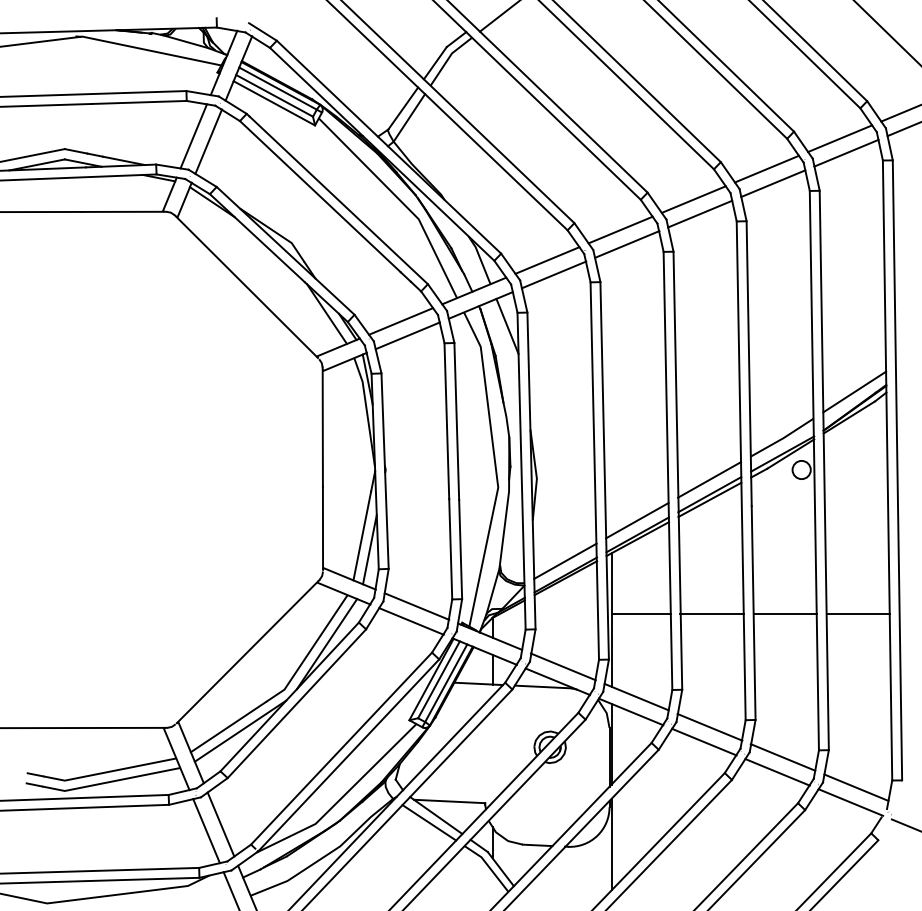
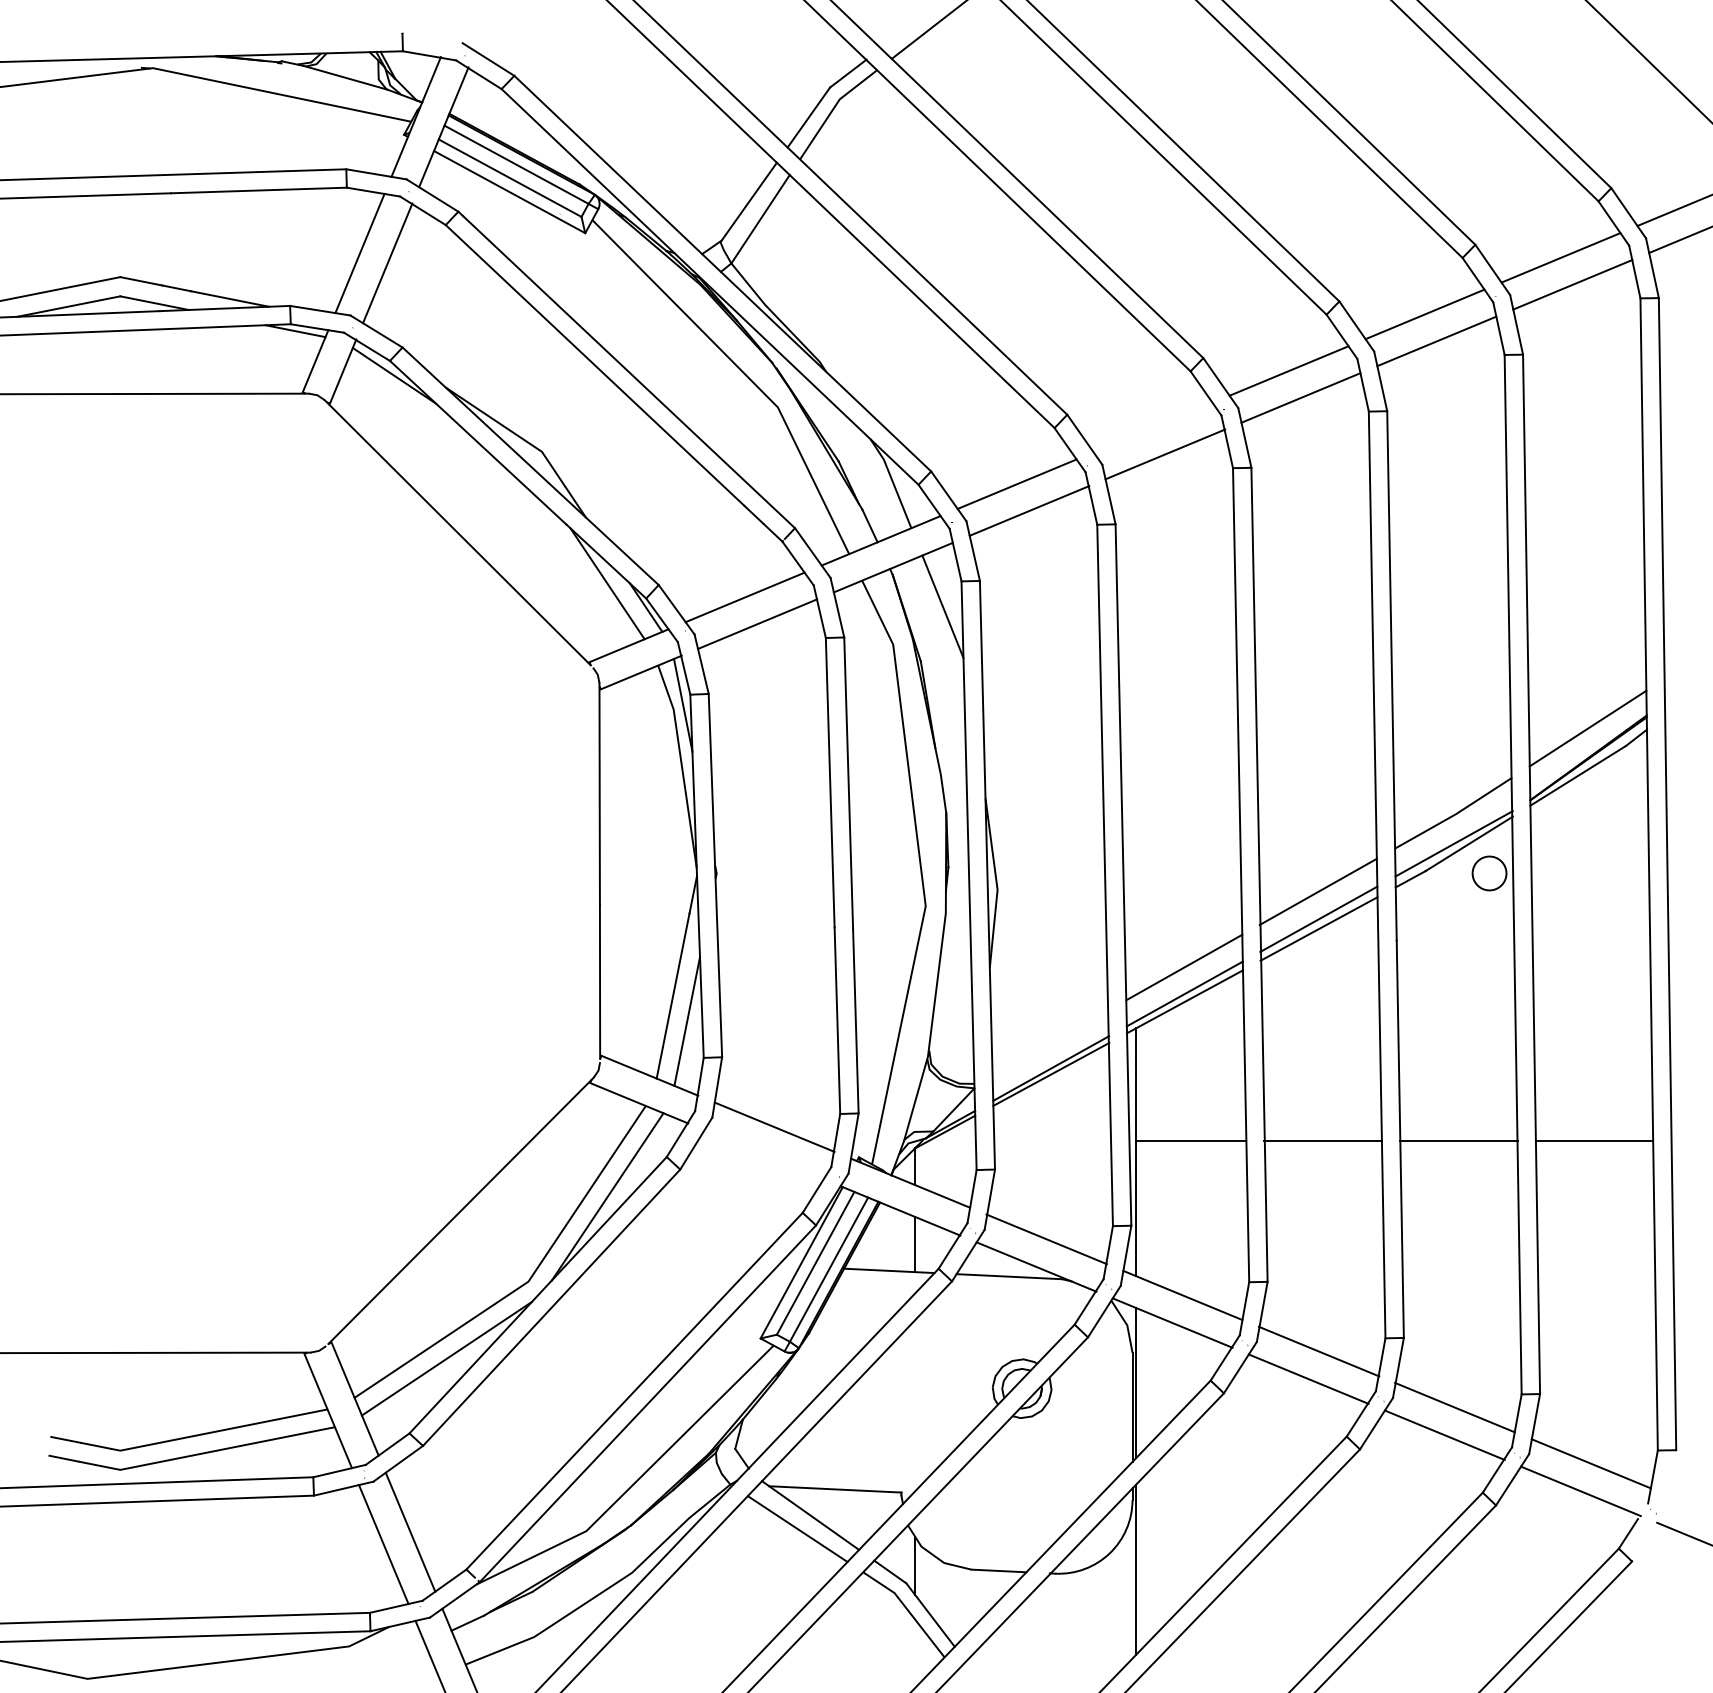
line: (620, 229) -> (1152, 426), removed
line: (565, 560) -> (1050, 1041), removed
line: (411, 621) -> (764, 1154), removed

